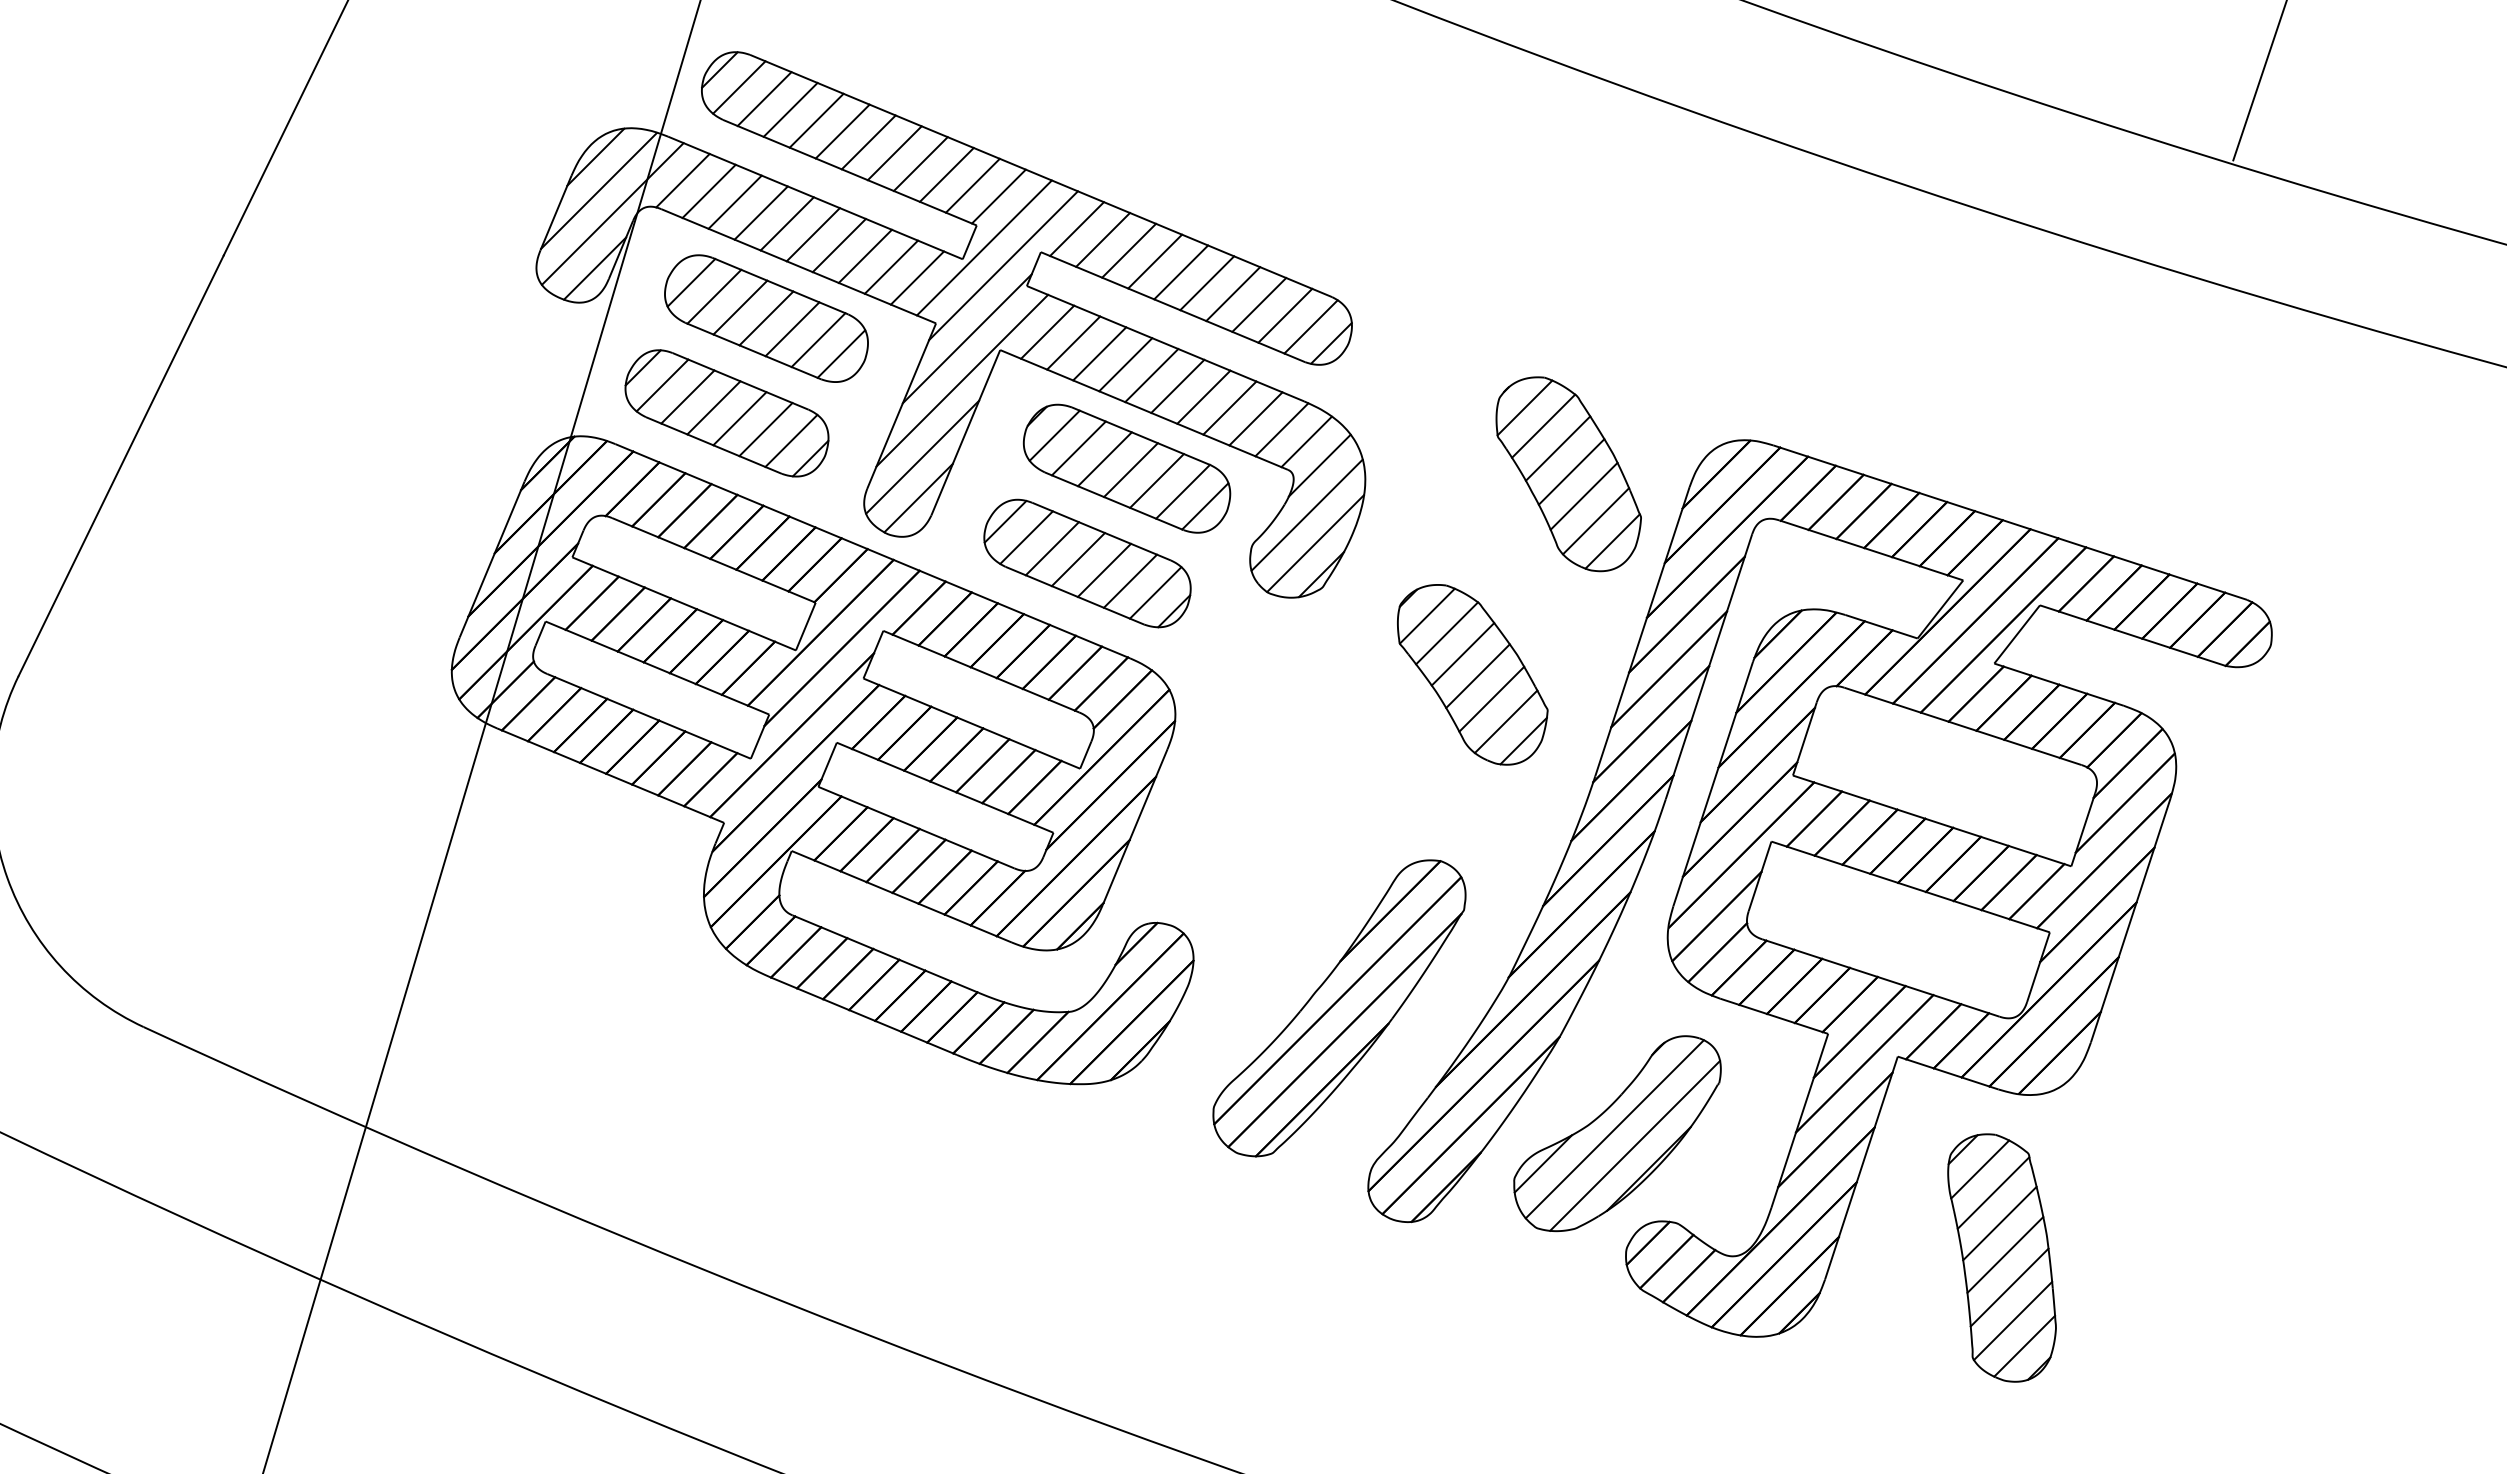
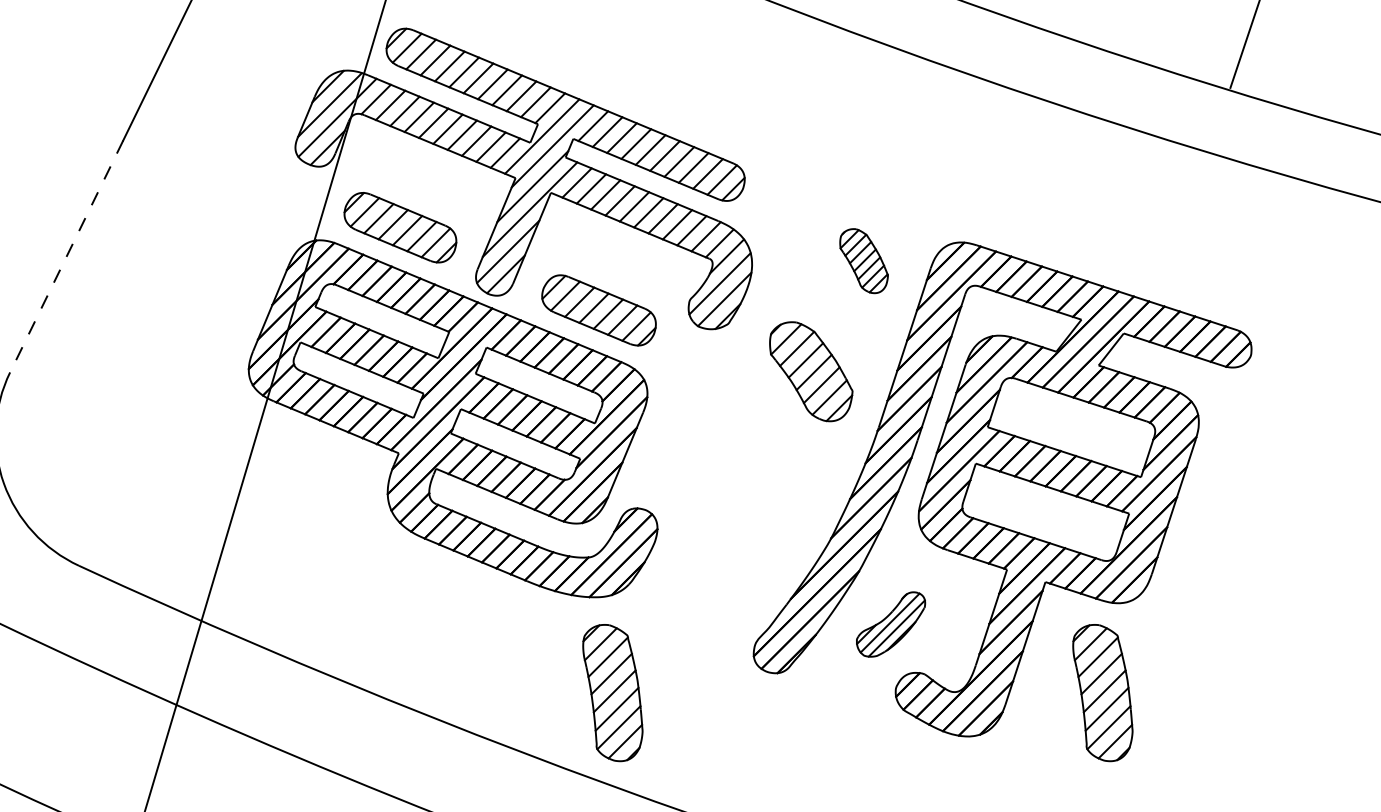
part: (765, 318) -> (421, 175), removed
line: (120, 465) -> (66, 256), solid -> dashed
part: (1126, 469) -> (620, 258), removed
part: (1567, 472) -> (863, 260), size x0.6
part: (1338, 1008) -> (737, 555), removed
part: (1616, 1133) -> (890, 624), size x0.6
part: (1111, 1258) -> (612, 693), added

